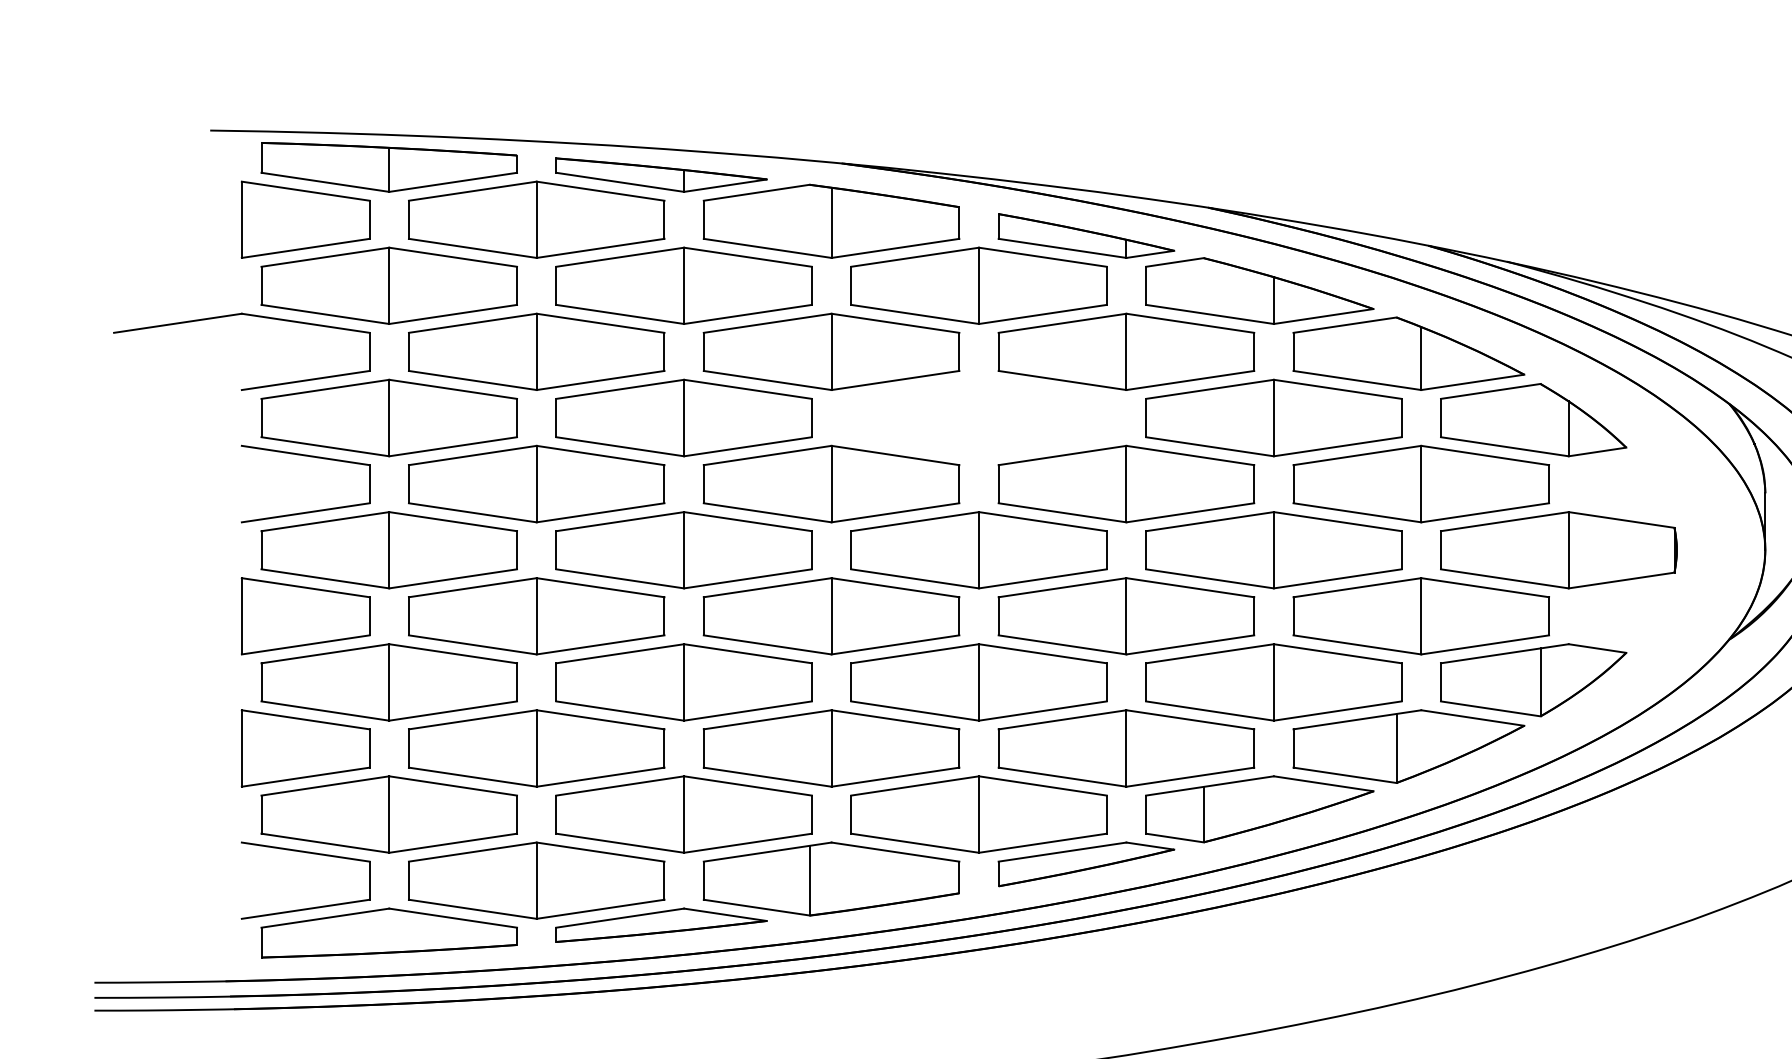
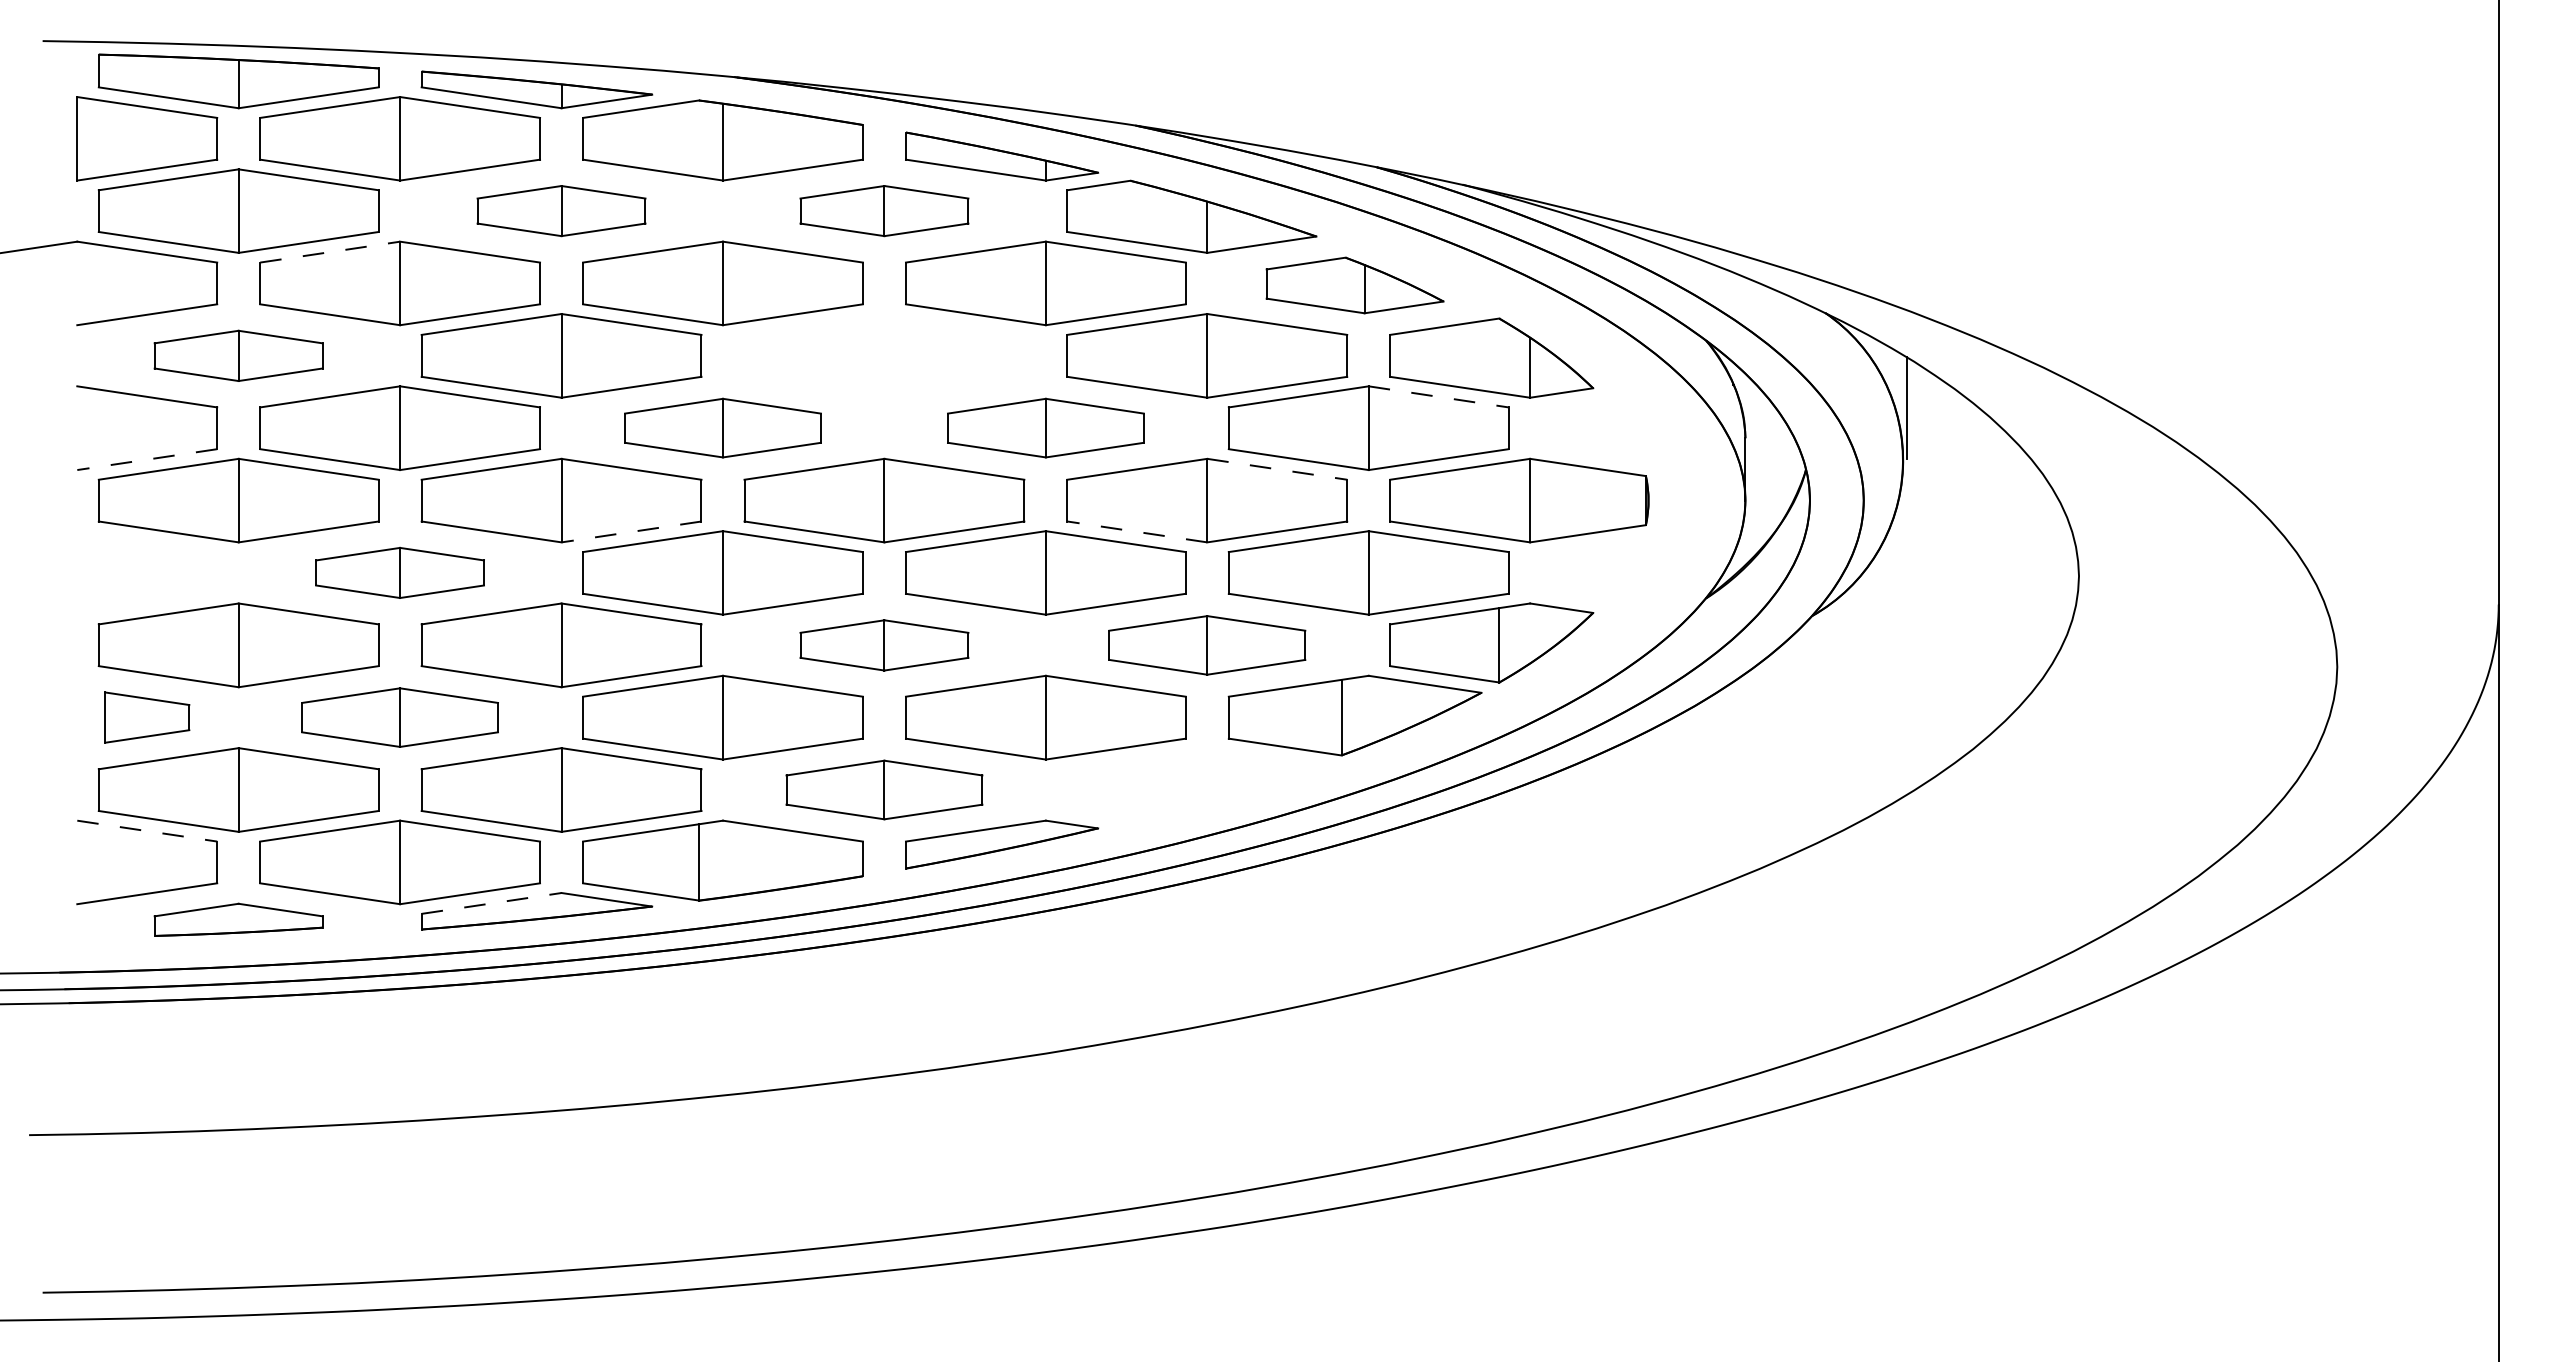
part: (684, 285) -> (561, 210), size x0.6
part: (979, 285) -> (884, 210), size x0.6
line: (473, 323) -> (330, 252), solid -> dashed
part: (1408, 353) -> (1354, 285), size x0.7
part: (389, 417) -> (238, 355), size x0.6
line: (1485, 455) -> (1438, 396), solid -> dashed
part: (831, 483) -> (722, 427), size x0.7
part: (1126, 483) -> (1045, 427), size x0.7
line: (305, 512) -> (147, 459), solid -> dashed
line: (1337, 521) -> (1277, 469), solid -> dashed
line: (747, 578) -> (631, 531), solid -> dashed
line: (1210, 578) -> (1137, 531), solid -> dashed
part: (305, 615) -> (147, 572), removed
part: (536, 615) -> (399, 572), size x0.6
part: (979, 682) -> (884, 645), size x0.6
part: (1274, 682) -> (1207, 645), size x0.7
part: (305, 748) -> (147, 717), size x0.6
part: (536, 748) -> (399, 717), size x0.7
part: (1259, 809) -> (1191, 784), removed
part: (979, 814) -> (884, 789), size x0.7
line: (305, 852) -> (147, 831), solid -> dashed
line: (620, 918) -> (491, 903), solid -> dashed
part: (389, 932) -> (238, 919), size x0.6

